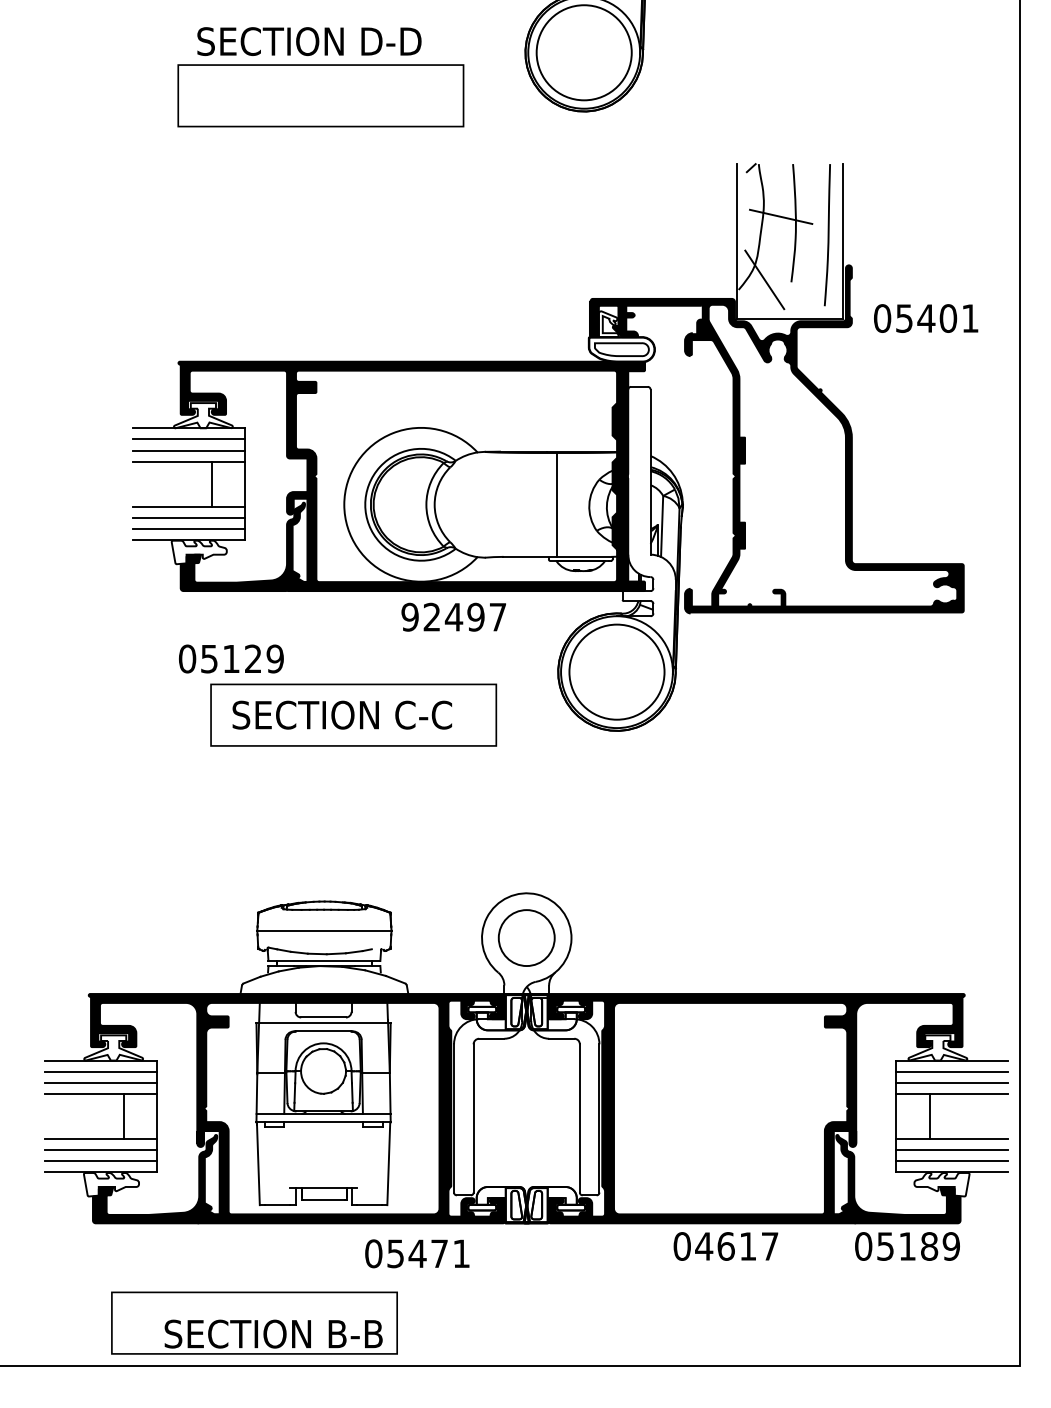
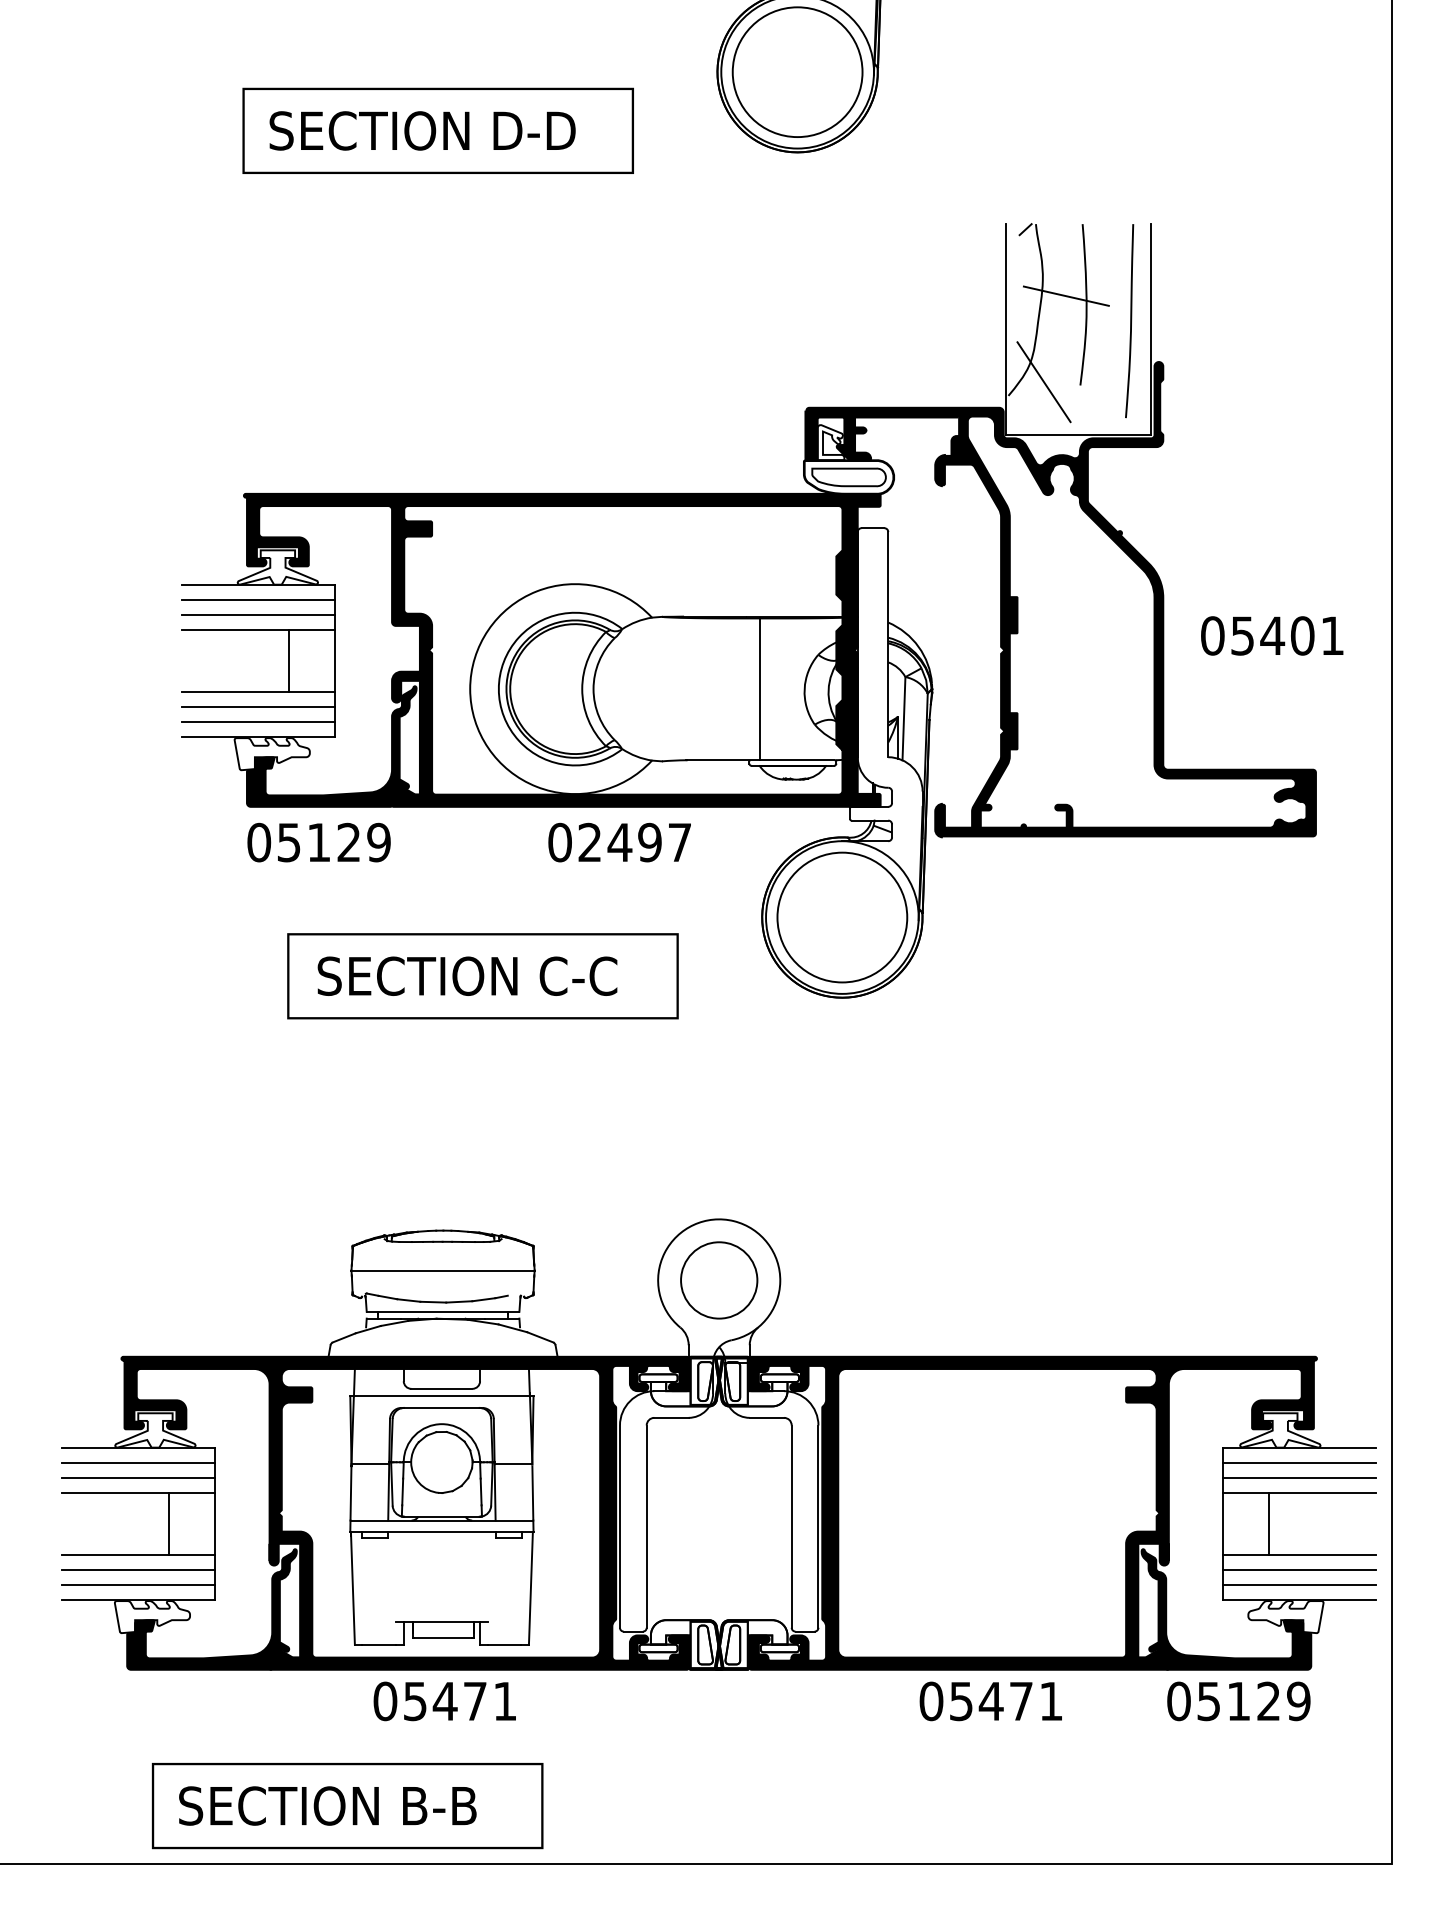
text: (309, 41) -> (422, 130), moved
text: (926, 318) -> (1272, 635), moved
text: (409, 617) -> (559, 842), 92497 -> 02497
text: (230, 658) -> (318, 842), moved
text: (736, 1246) -> (1005, 1701), 04617 -> 05471
text: (929, 1246) -> (1268, 1701), 05189 -> 05129
text: (417, 1253) -> (444, 1701), moved
text: (273, 1333) -> (327, 1805), moved

